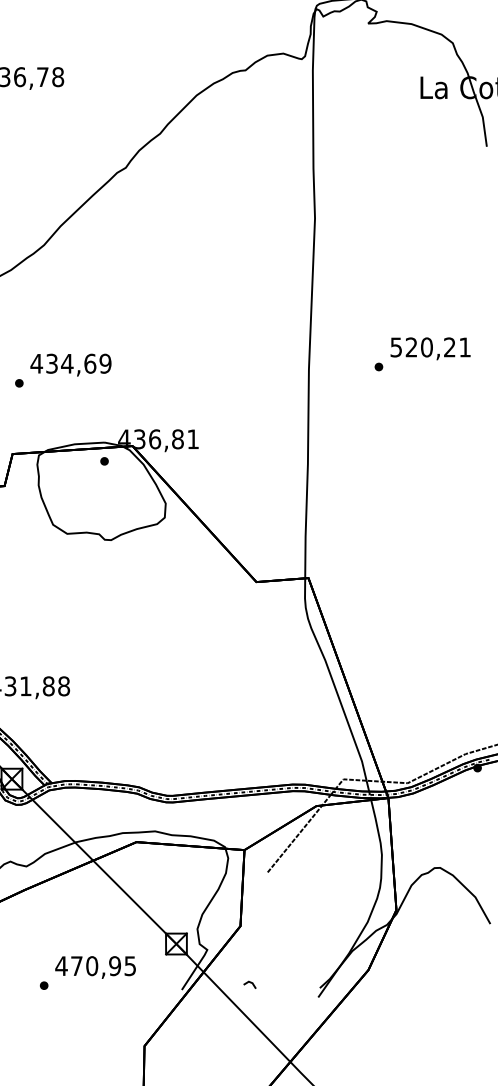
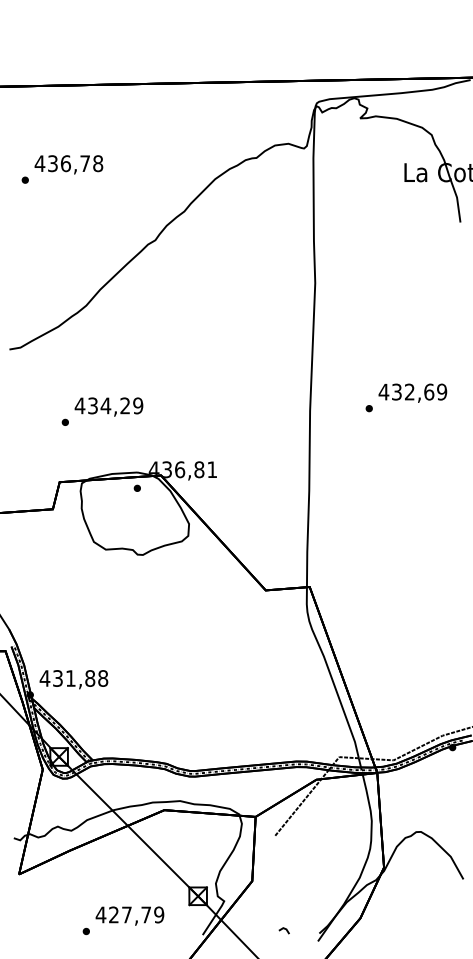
text: (430, 346) -> (412, 391), 520,21 -> 432,69
text: (90, 363) -> (125, 405), 434,69 -> 434,29
text: (103, 965) -> (136, 914), 470,95 -> 427,79
line: (249, 983) -> (283, 929), moved

